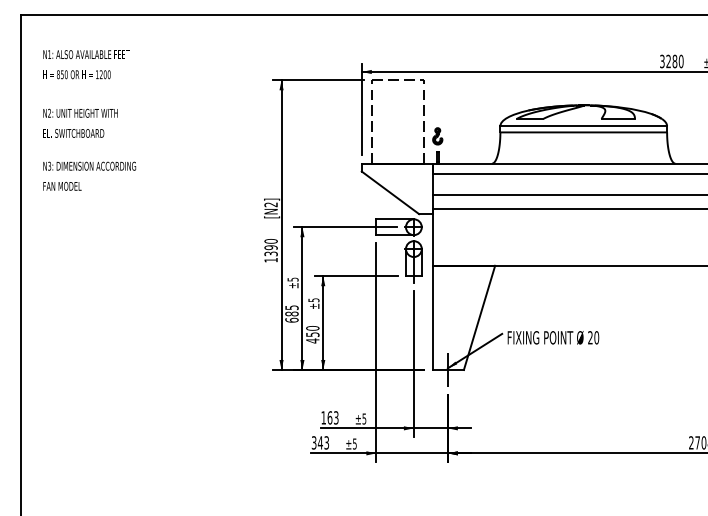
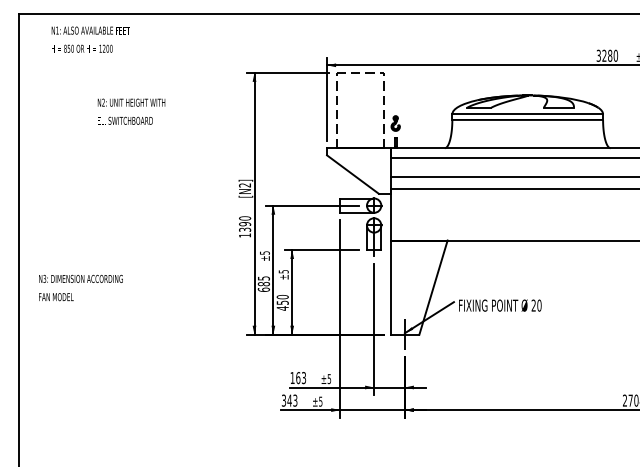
text: (86, 64) -> (90, 39), moved
text: (80, 122) -> (131, 110), moved
text: (89, 175) -> (80, 287), moved

